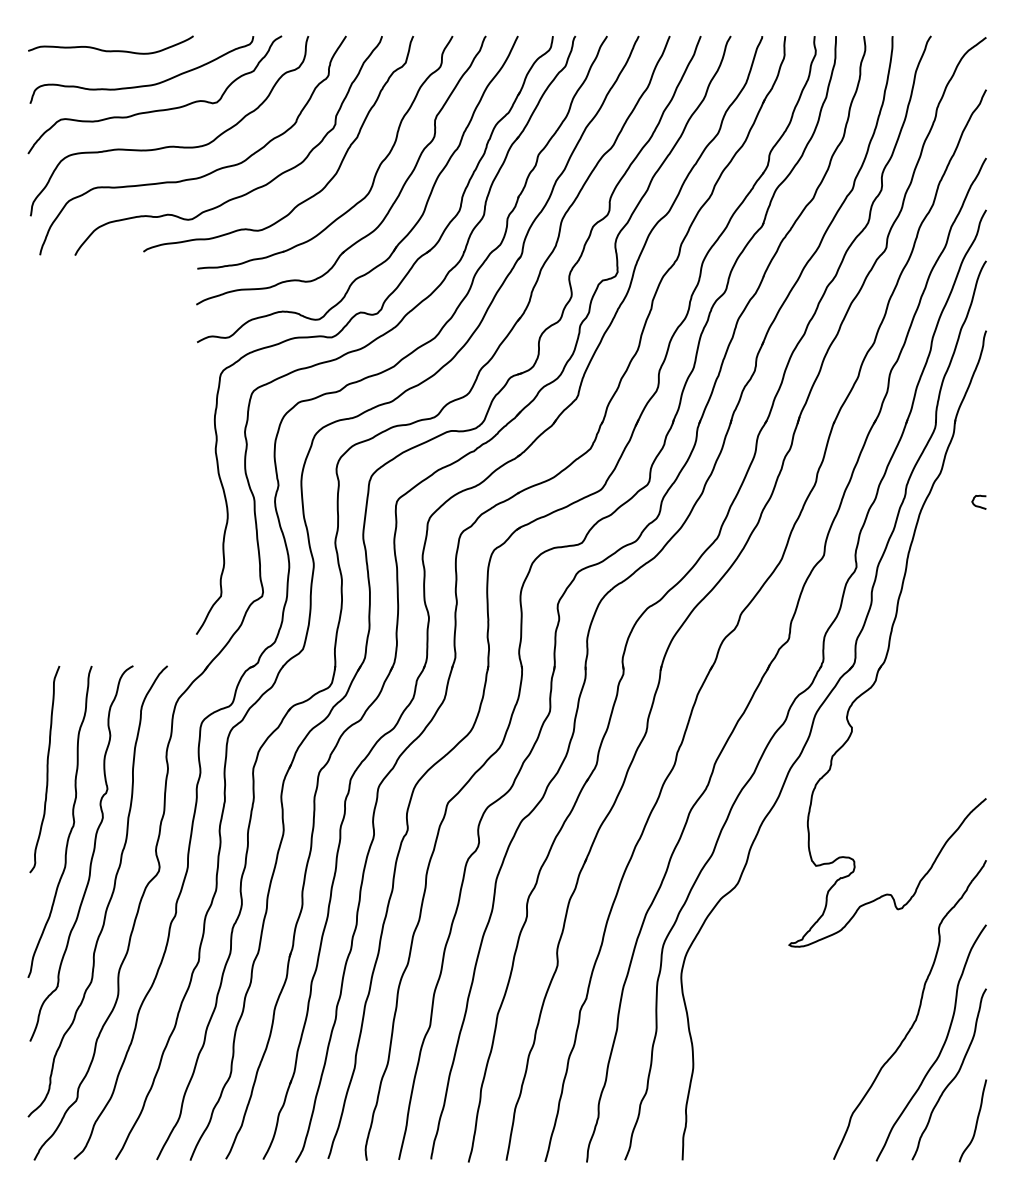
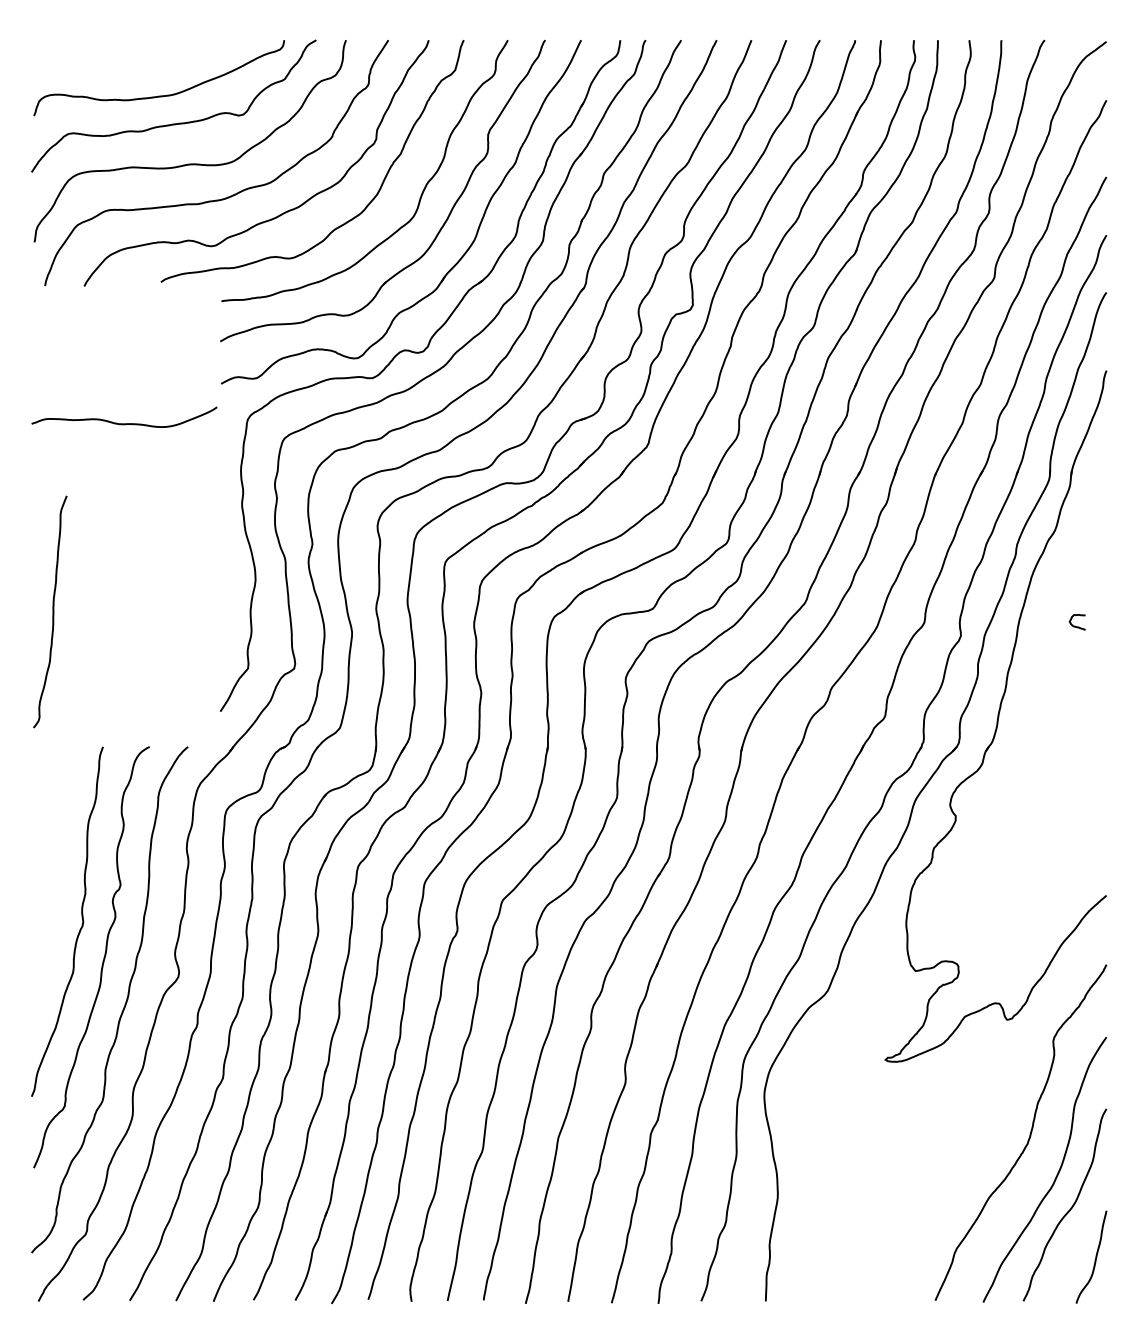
curve: (110, 50) -> (124, 423), moved
curve: (977, 505) -> (1075, 625), moved
curve: (46, 769) -> (52, 611), moved

